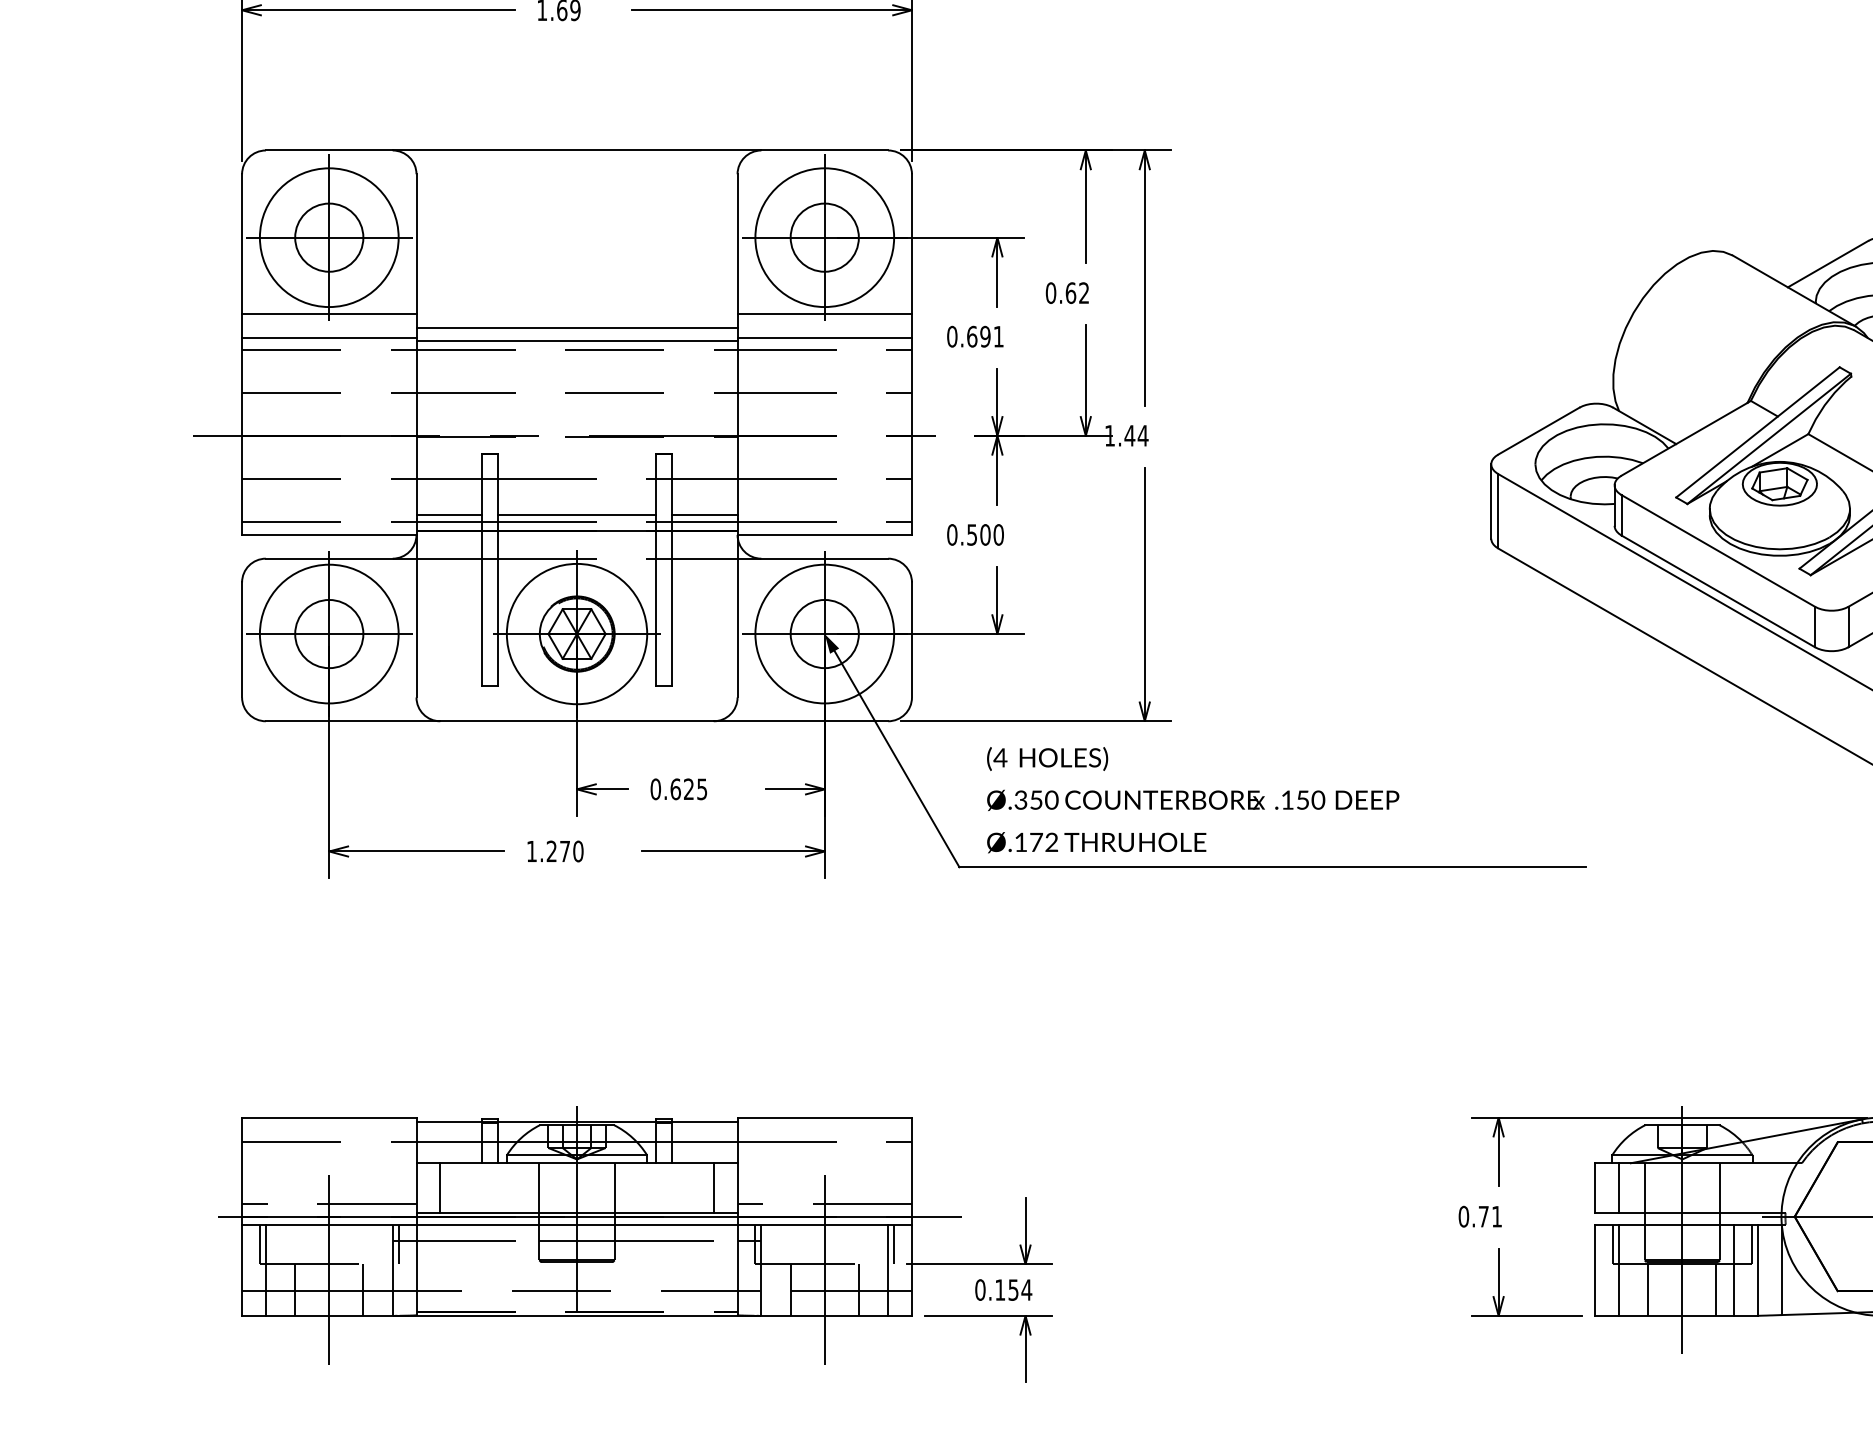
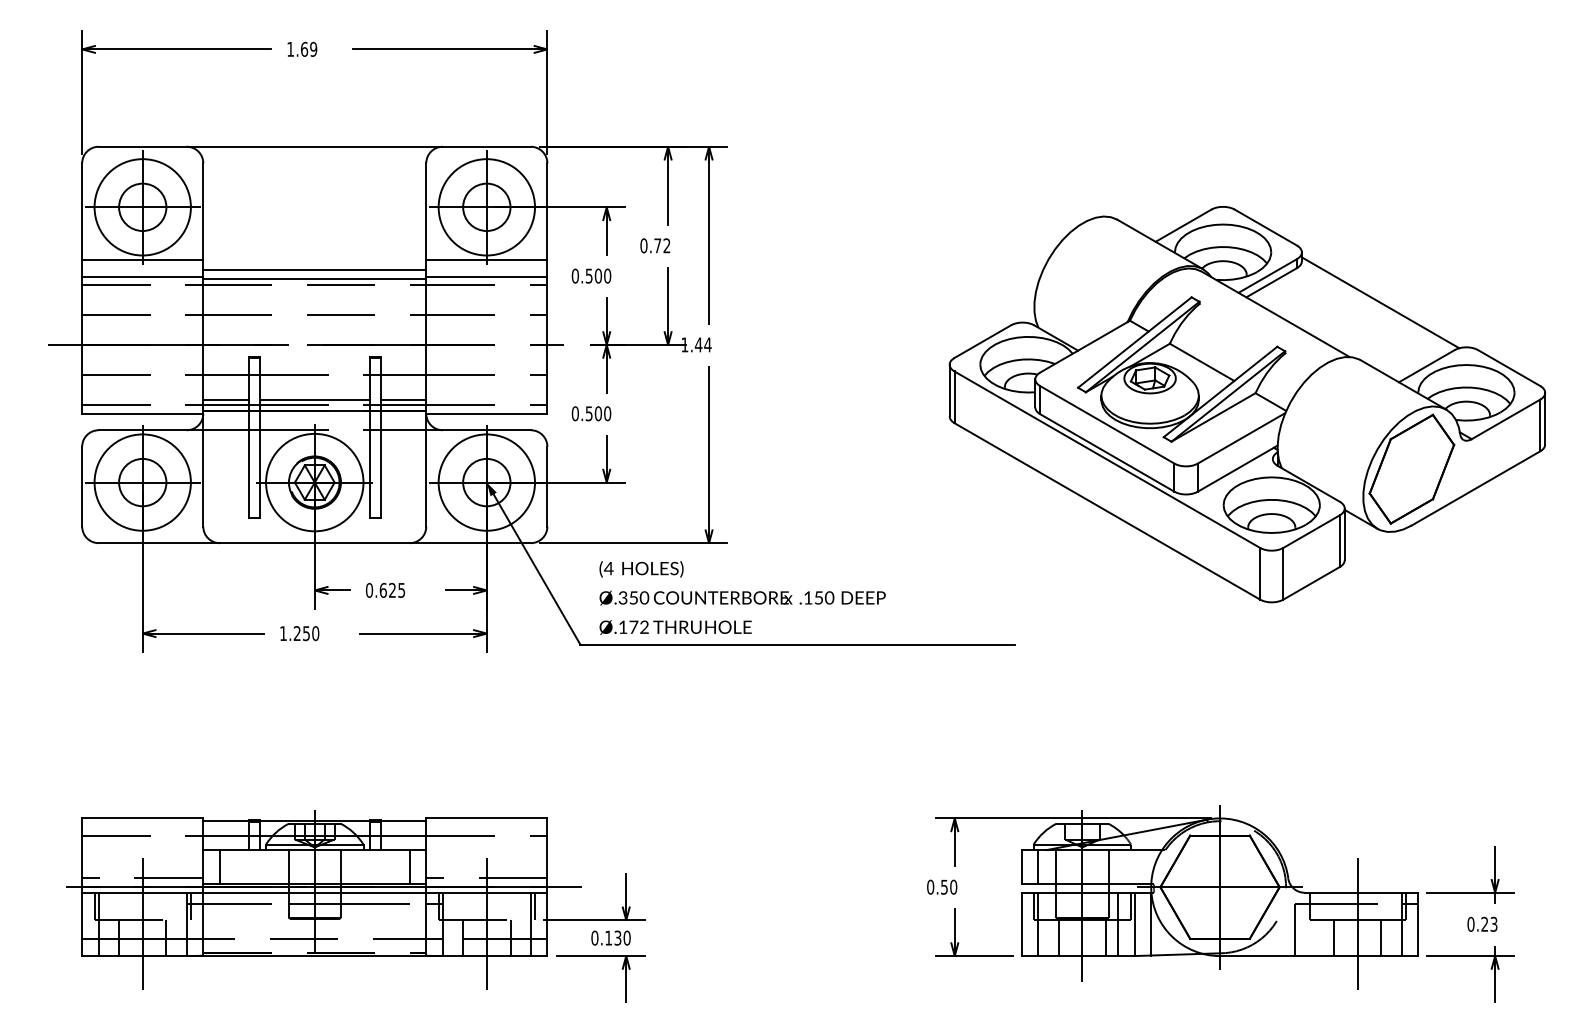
text: (1070, 292) -> (657, 245), 0.62 -> 0.72
text: (985, 335) -> (598, 275), 0.691 -> 0.500
text: (565, 851) -> (306, 633), 1.270 -> 1.250
text: (1491, 1215) -> (949, 886), 0.71 -> 0.50
text: (1020, 1289) -> (622, 937), 0.154 -> 0.130

